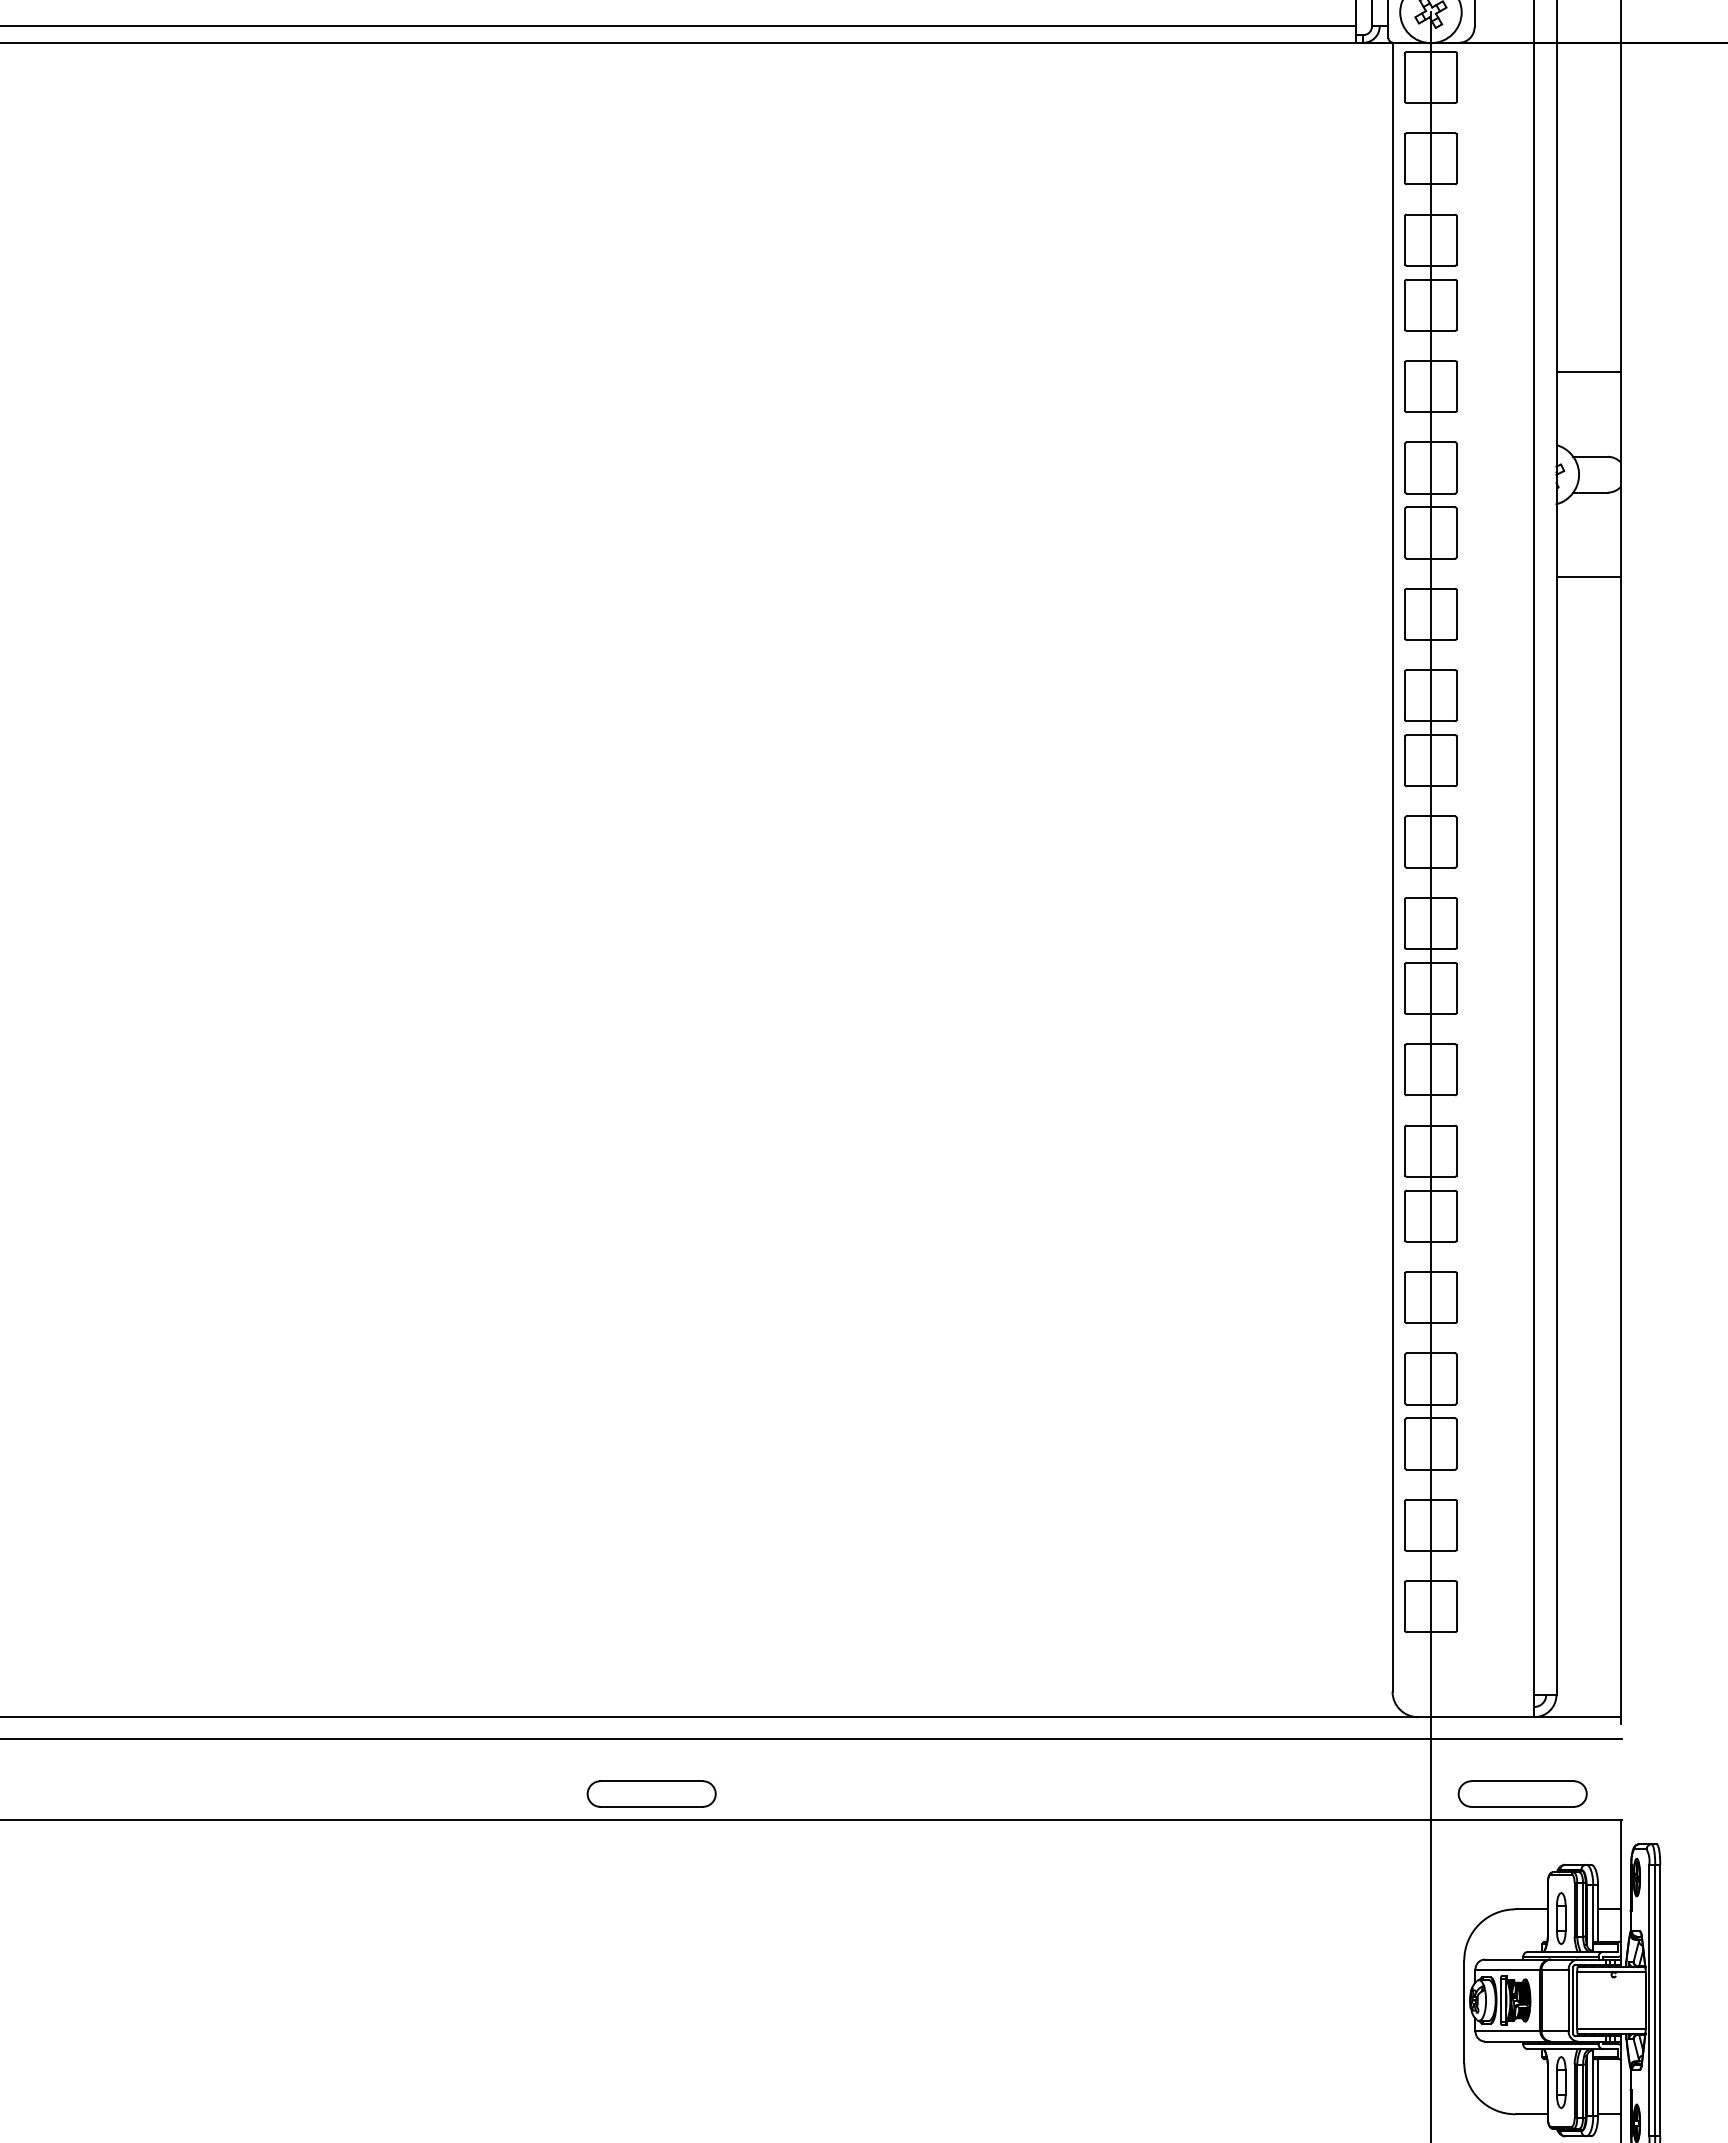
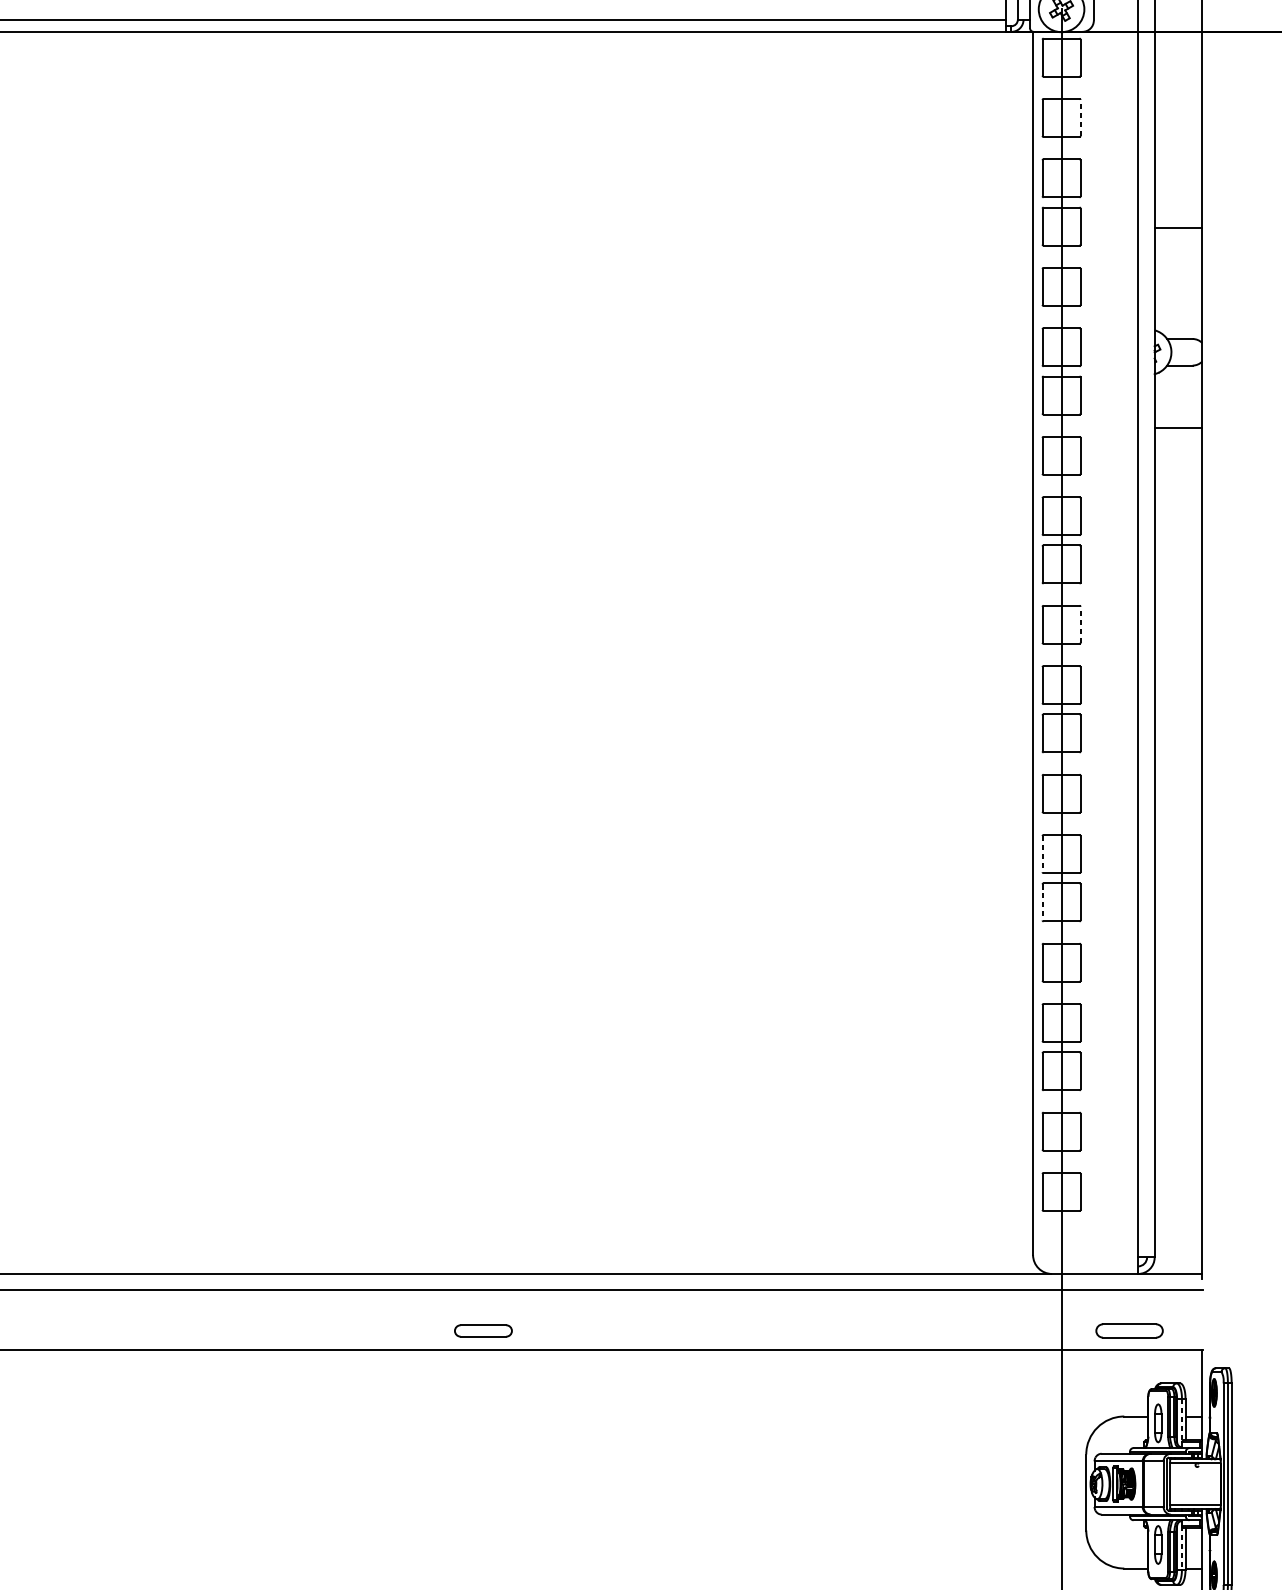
line: (1456, 158) -> (1080, 117), solid -> dashed
line: (1588, 372) -> (1178, 228), moved
line: (1456, 841) -> (1080, 624), solid -> dashed
line: (1405, 1151) -> (1042, 854), solid -> dashed
line: (1405, 1216) -> (1042, 902), solid -> dashed
part: (651, 1793) -> (483, 1330), size x0.6
part: (1522, 1793) -> (1129, 1330), size x0.7
line: (1593, 1915) -> (1182, 1421), solid -> dashed
line: (1593, 2086) -> (1182, 1547), solid -> dashed

